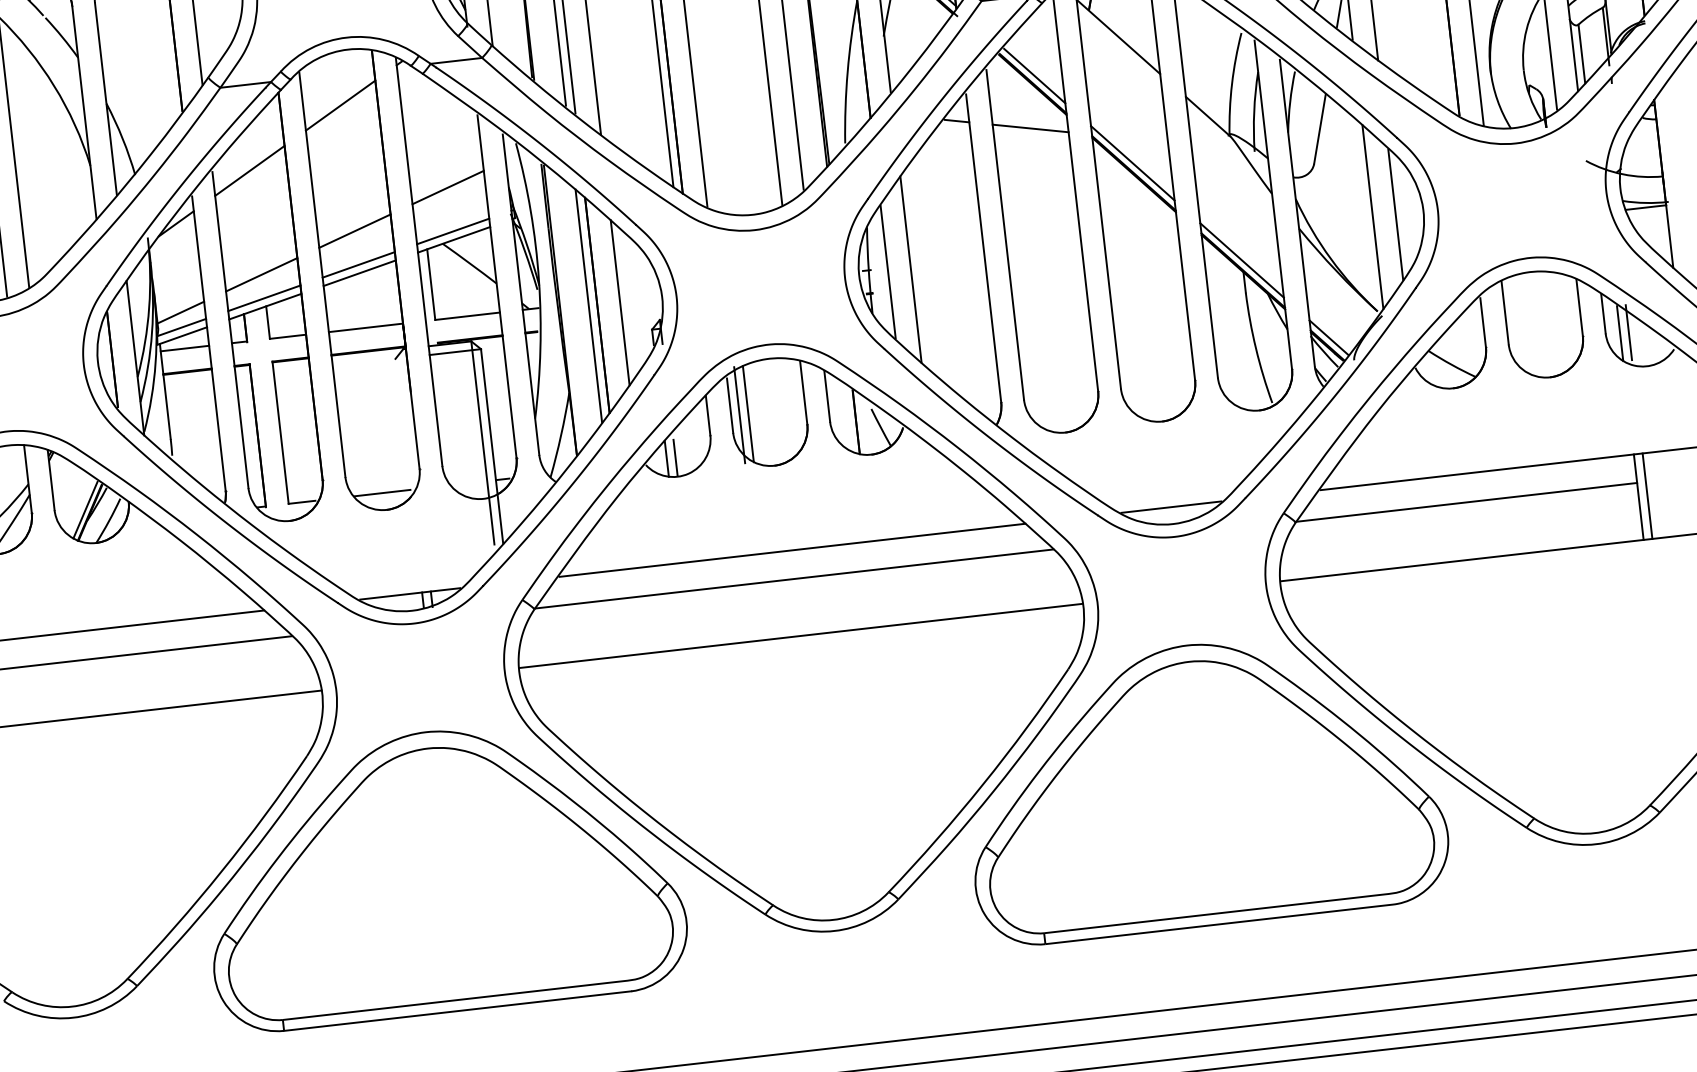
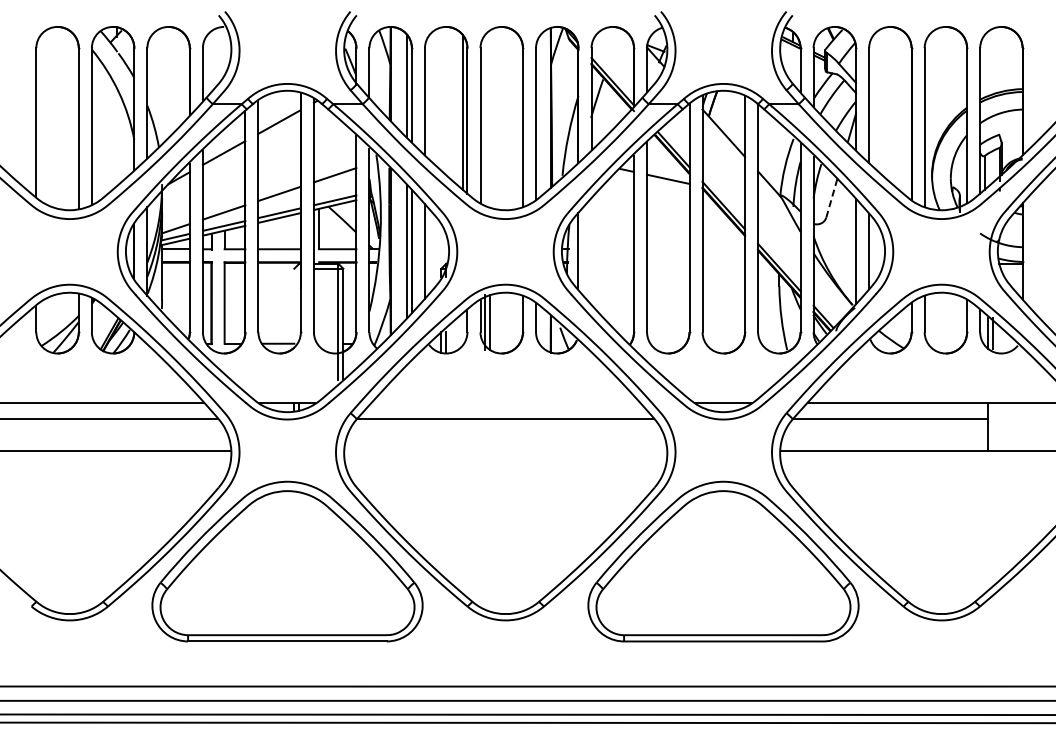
line: (1319, 129) -> (831, 198), solid -> dashed
line: (910, 269) -> (591, 251), removed
line: (1647, 495) -> (993, 426), removed
line: (792, 550) -> (506, 402), removed
line: (800, 636) -> (505, 451), removed

